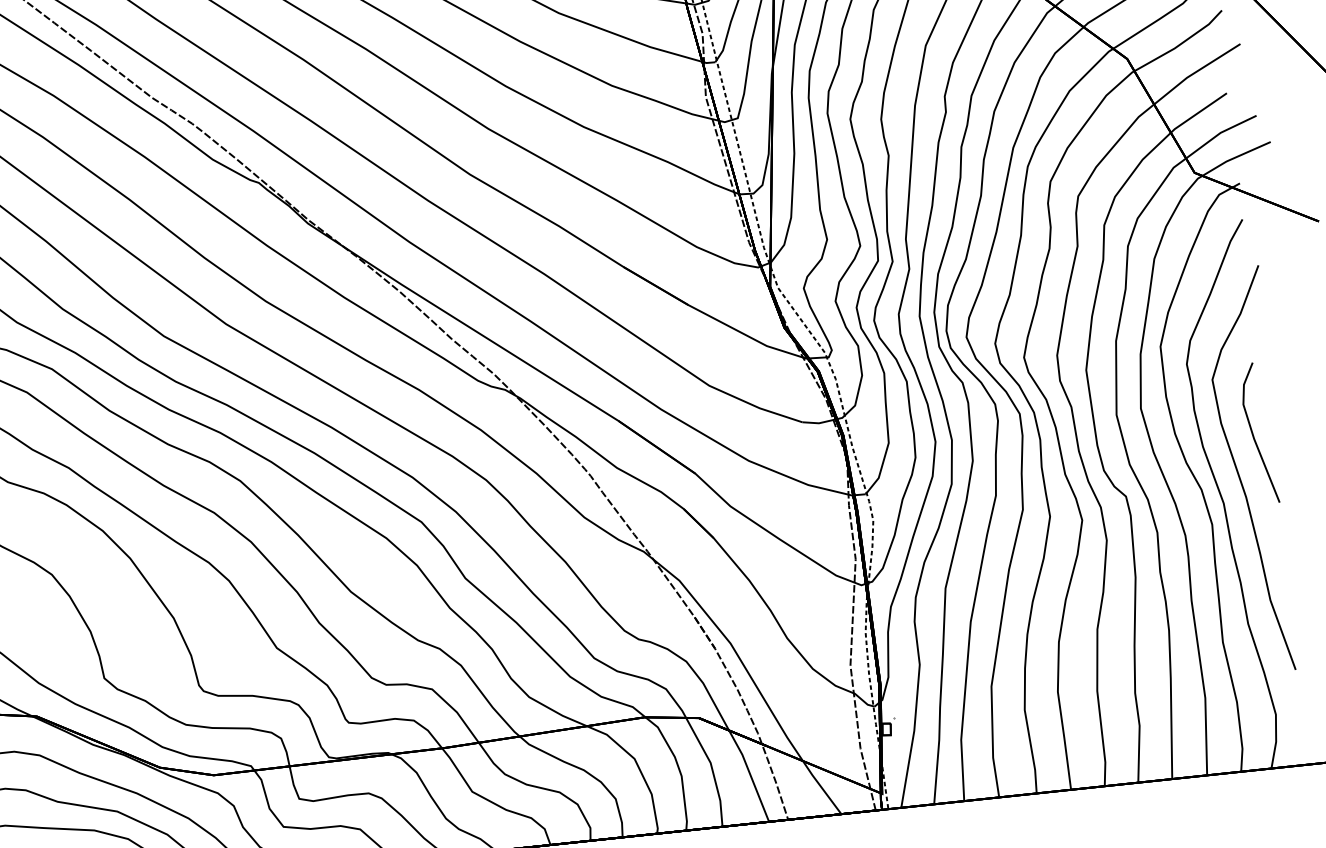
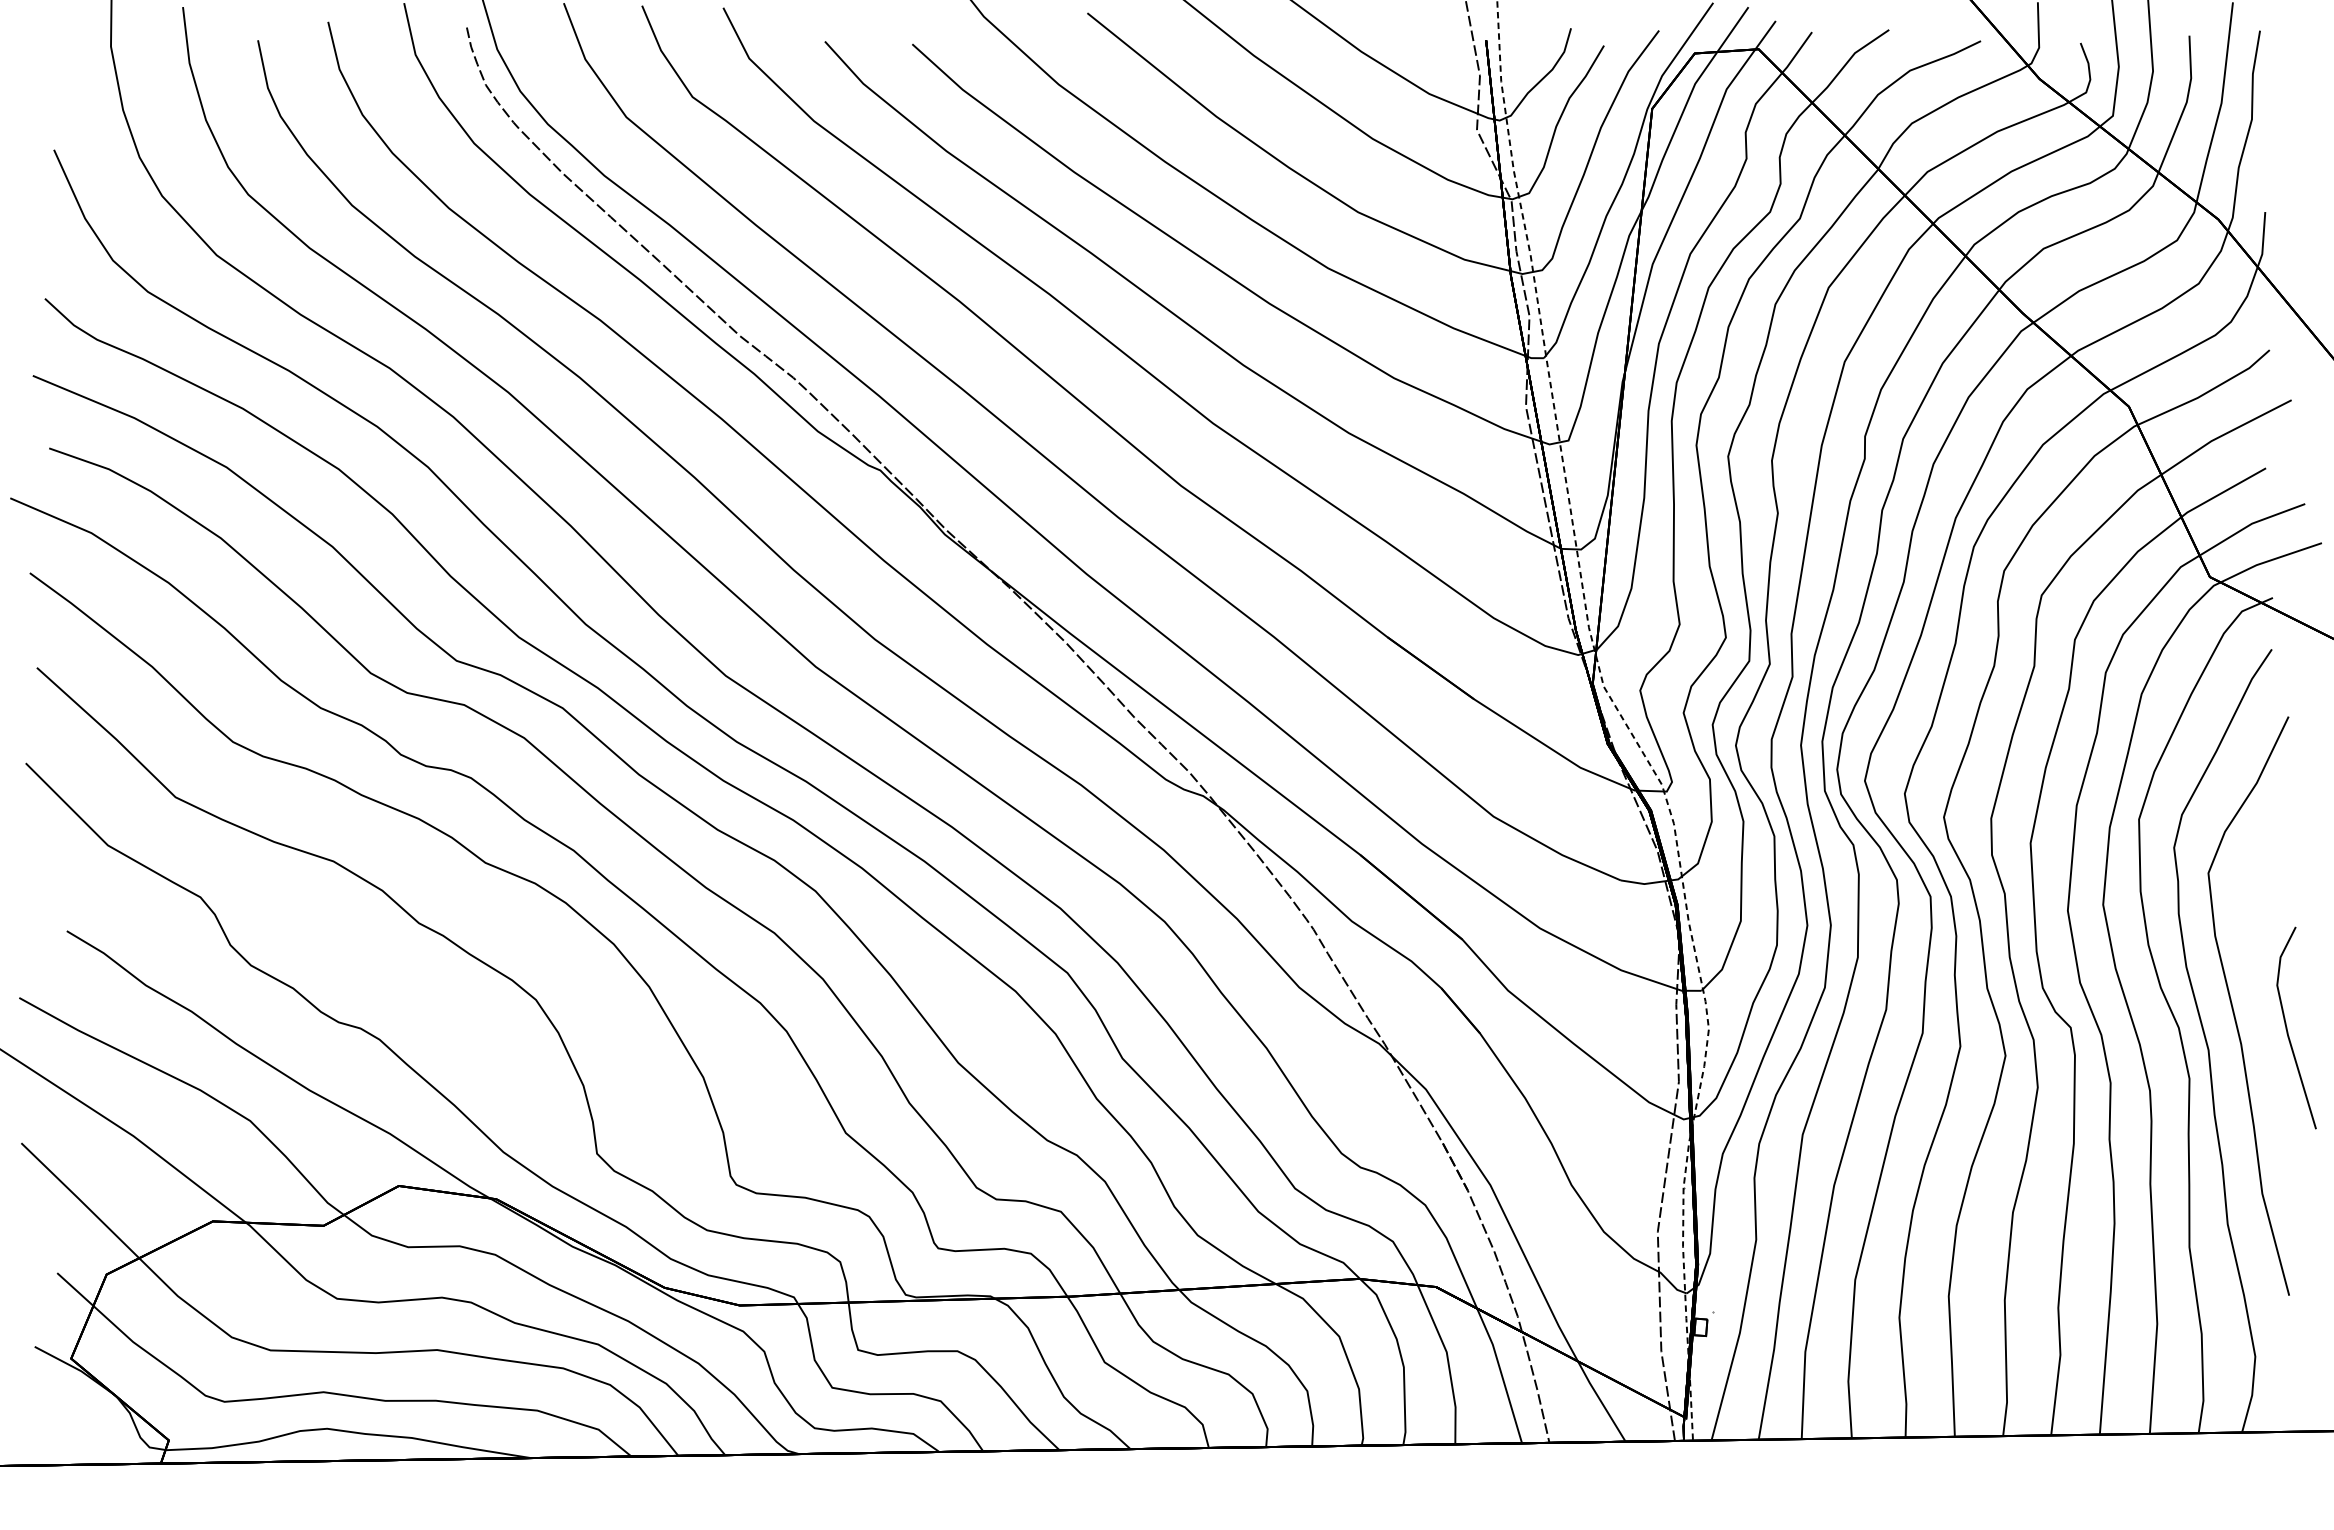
line: (1254, 436) -> (2288, 1031), moved

